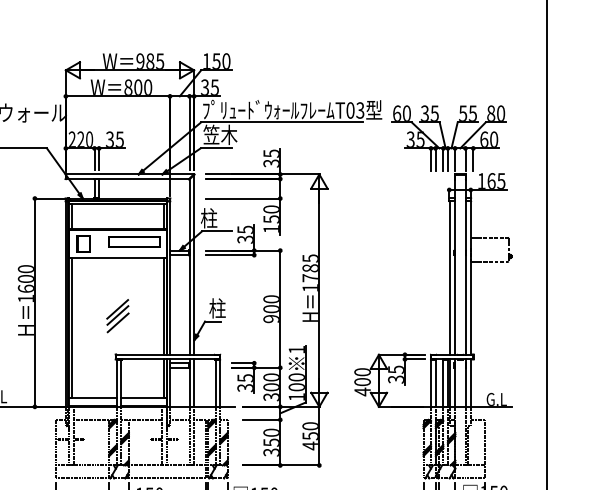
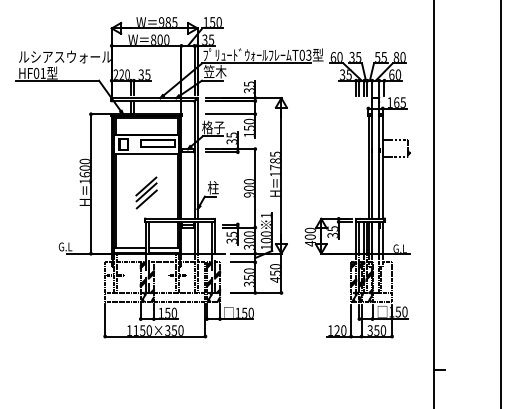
text: (217, 218) -> (213, 127), 柱 -> 格子
part: (117, 315) -> (146, 192), size x1.43

